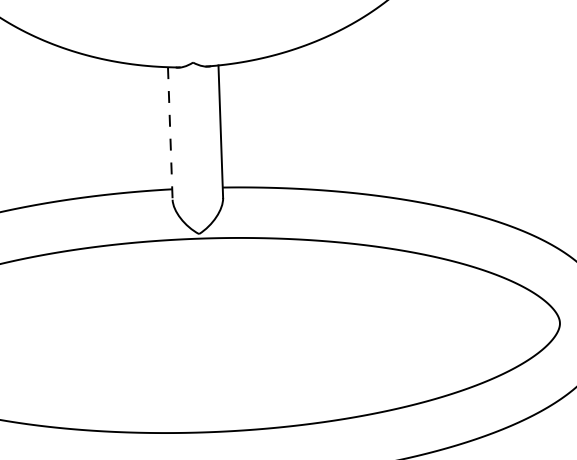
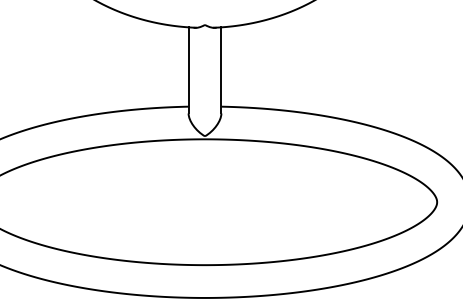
line: (170, 133) -> (188, 70), dashed -> solid

